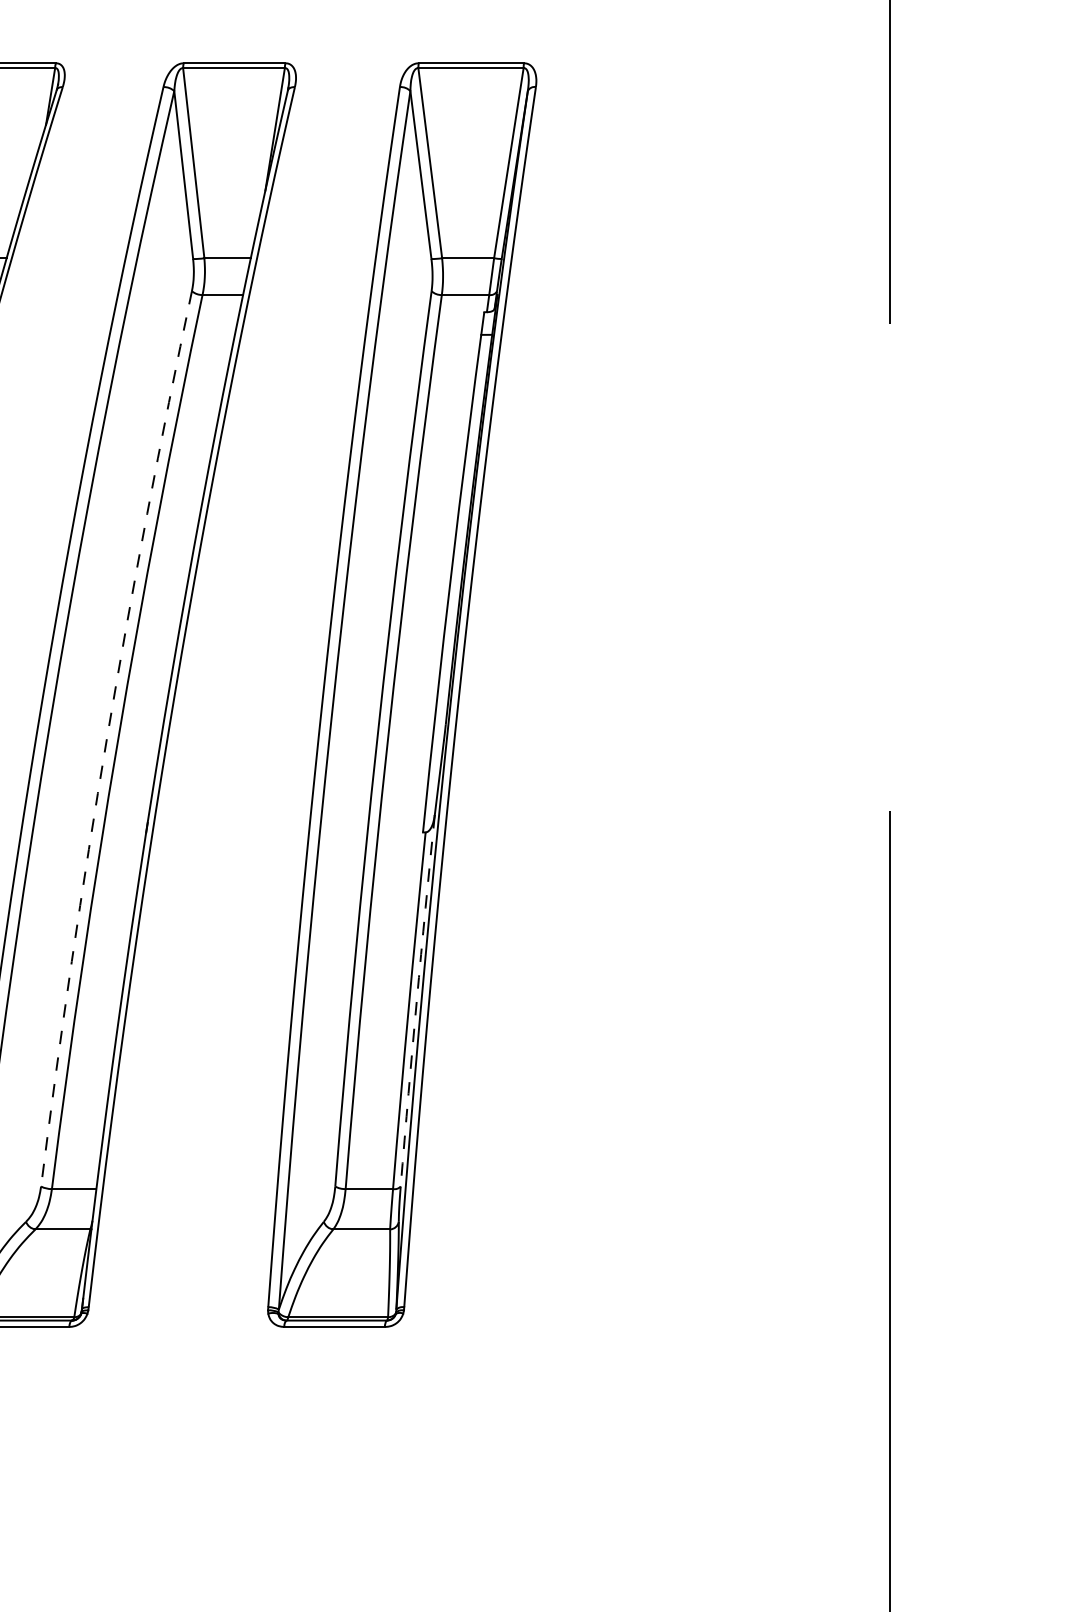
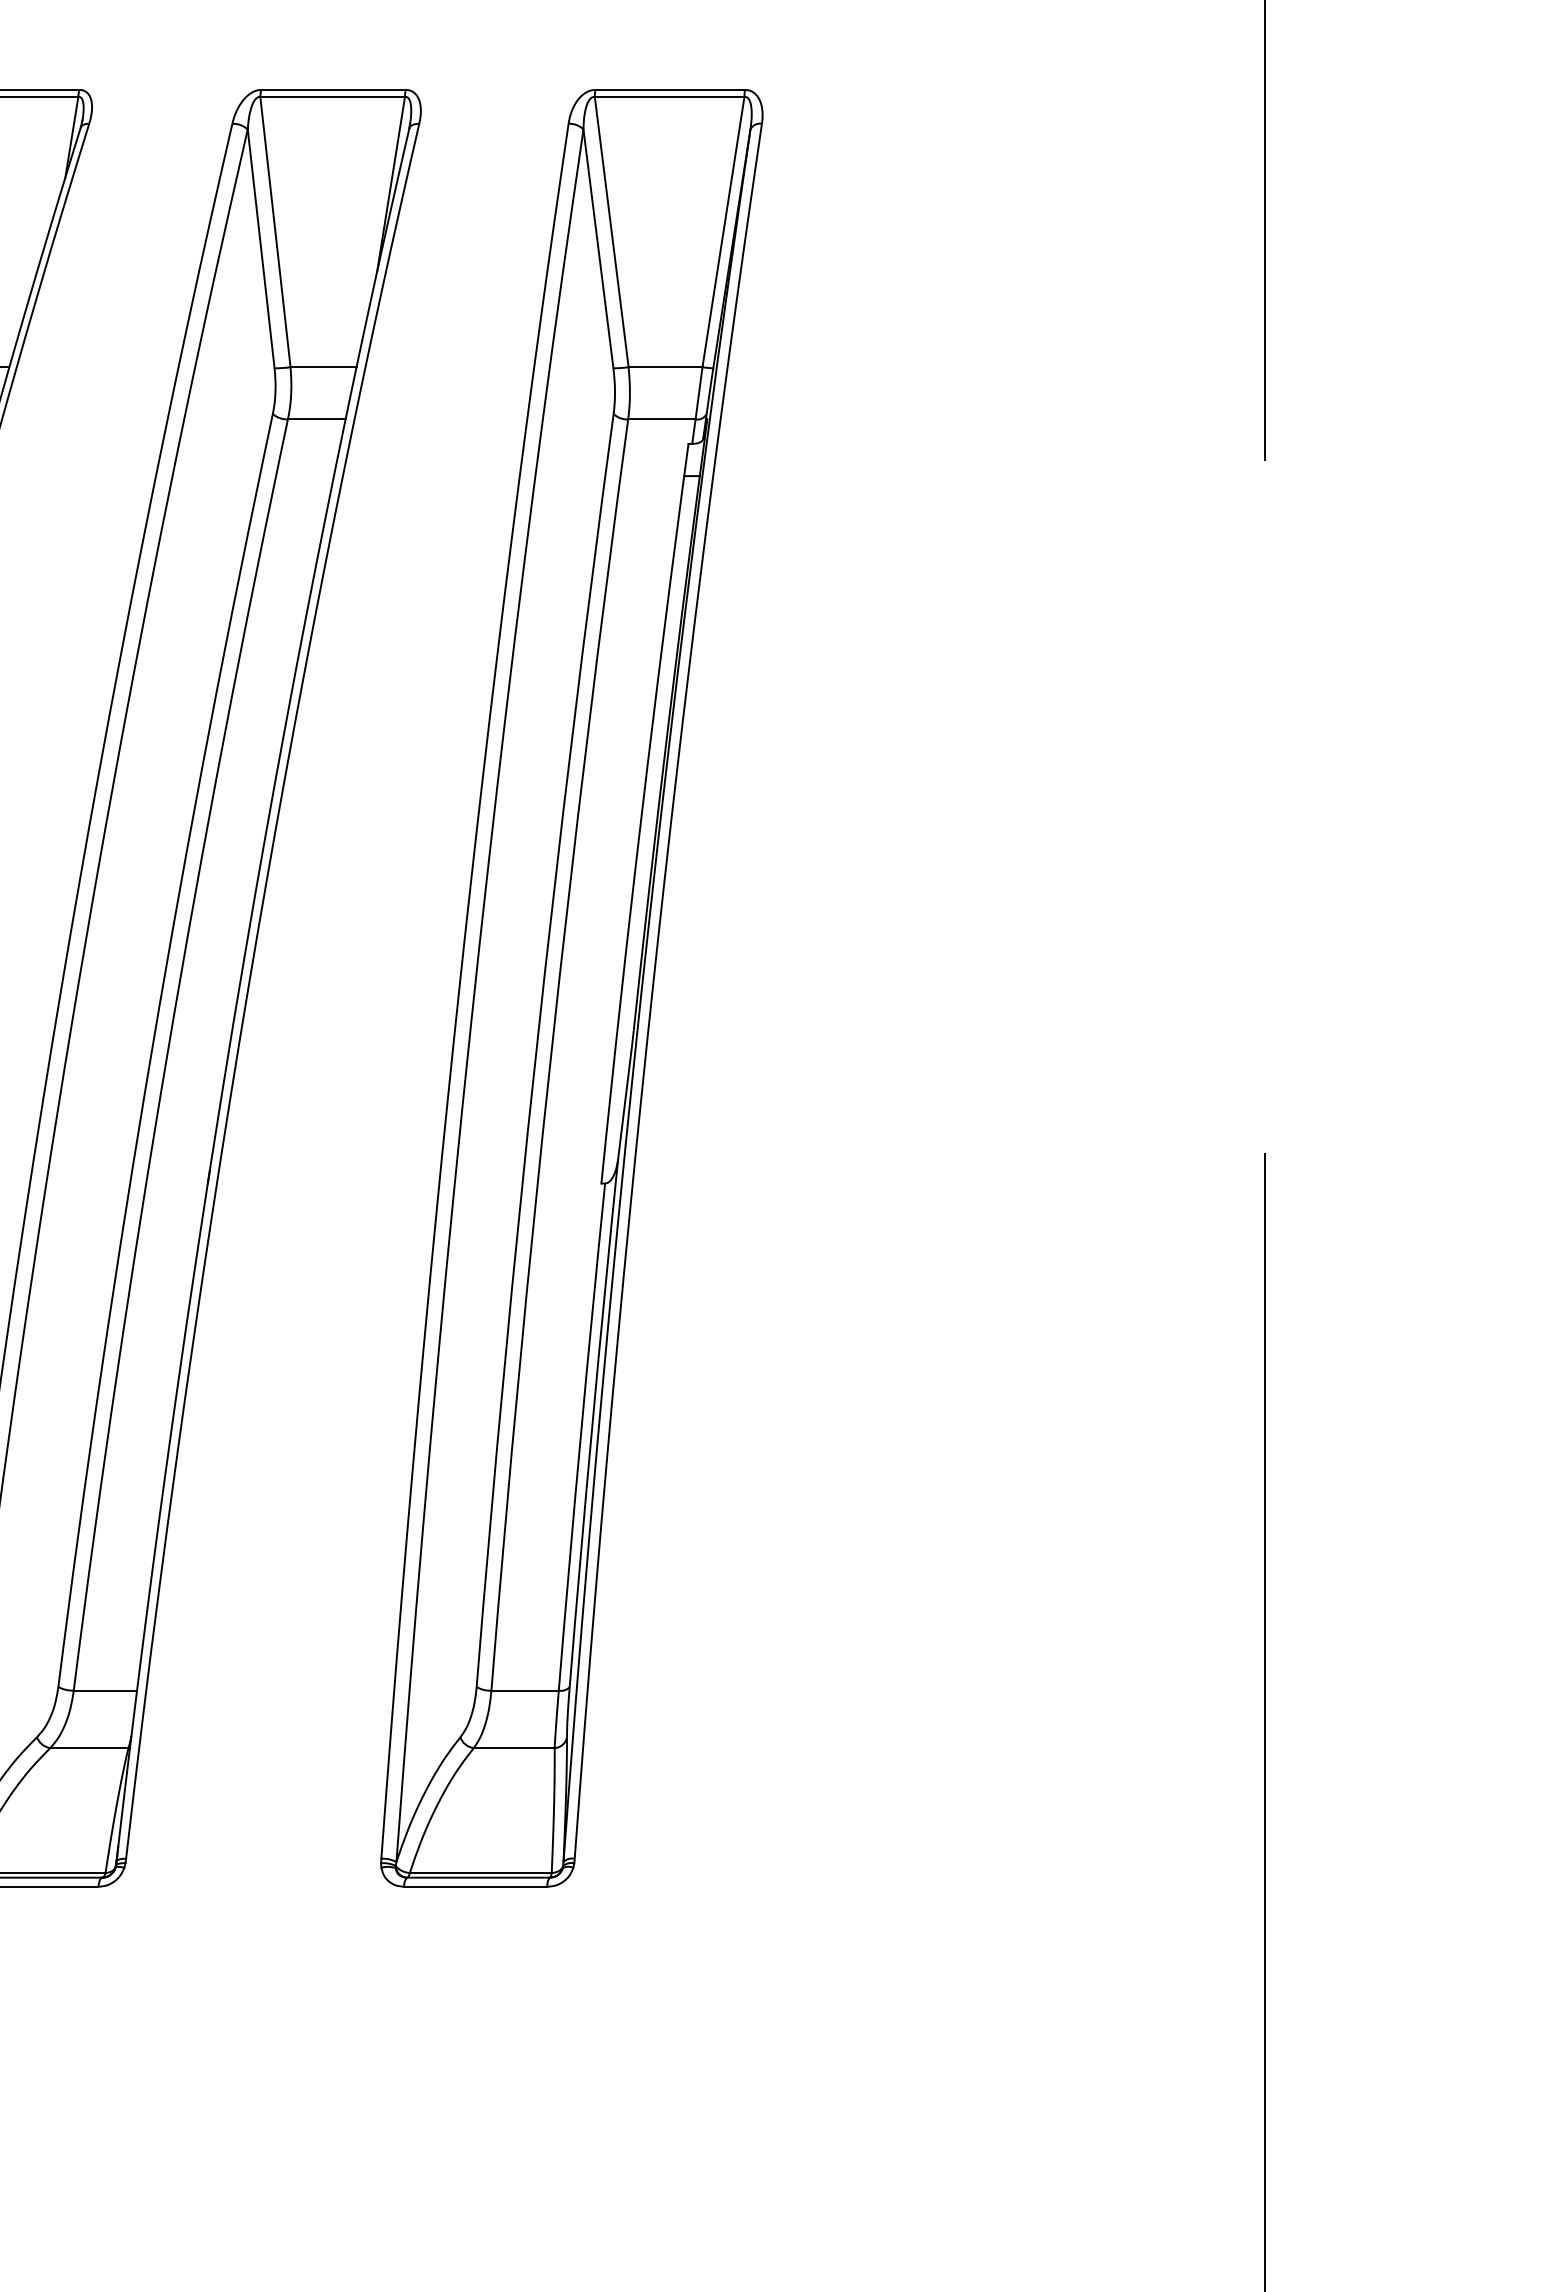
arc: (107, 737) -> (152, 1048), dashed -> solid
arc: (416, 1000) -> (592, 1422), dashed -> solid

